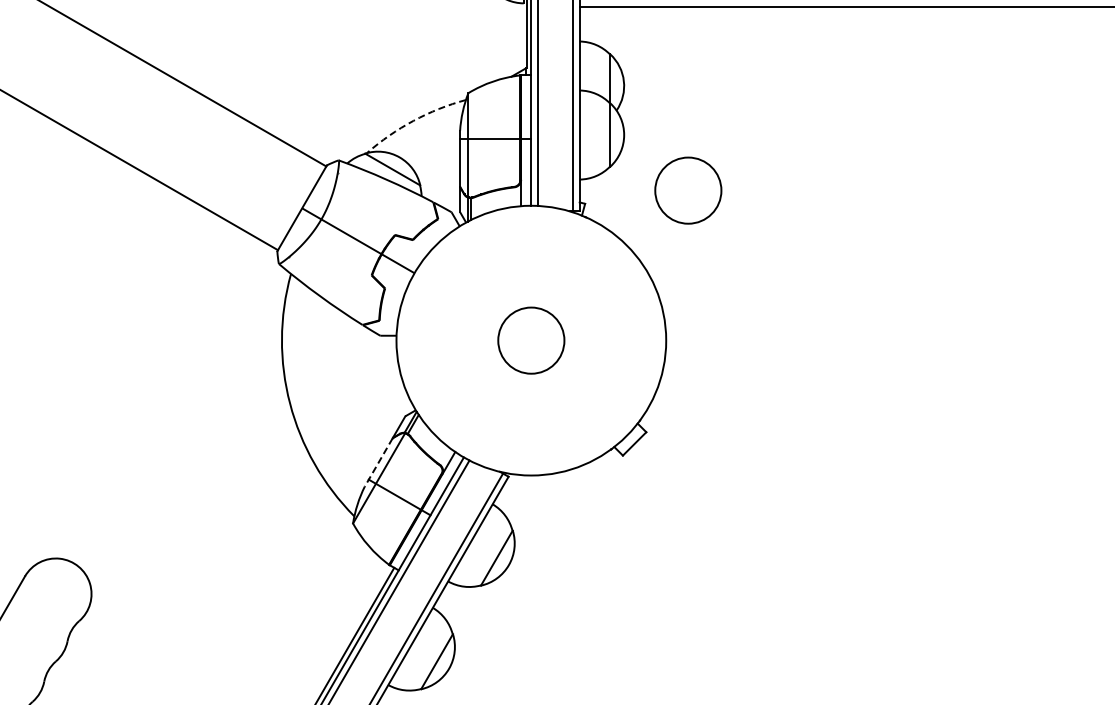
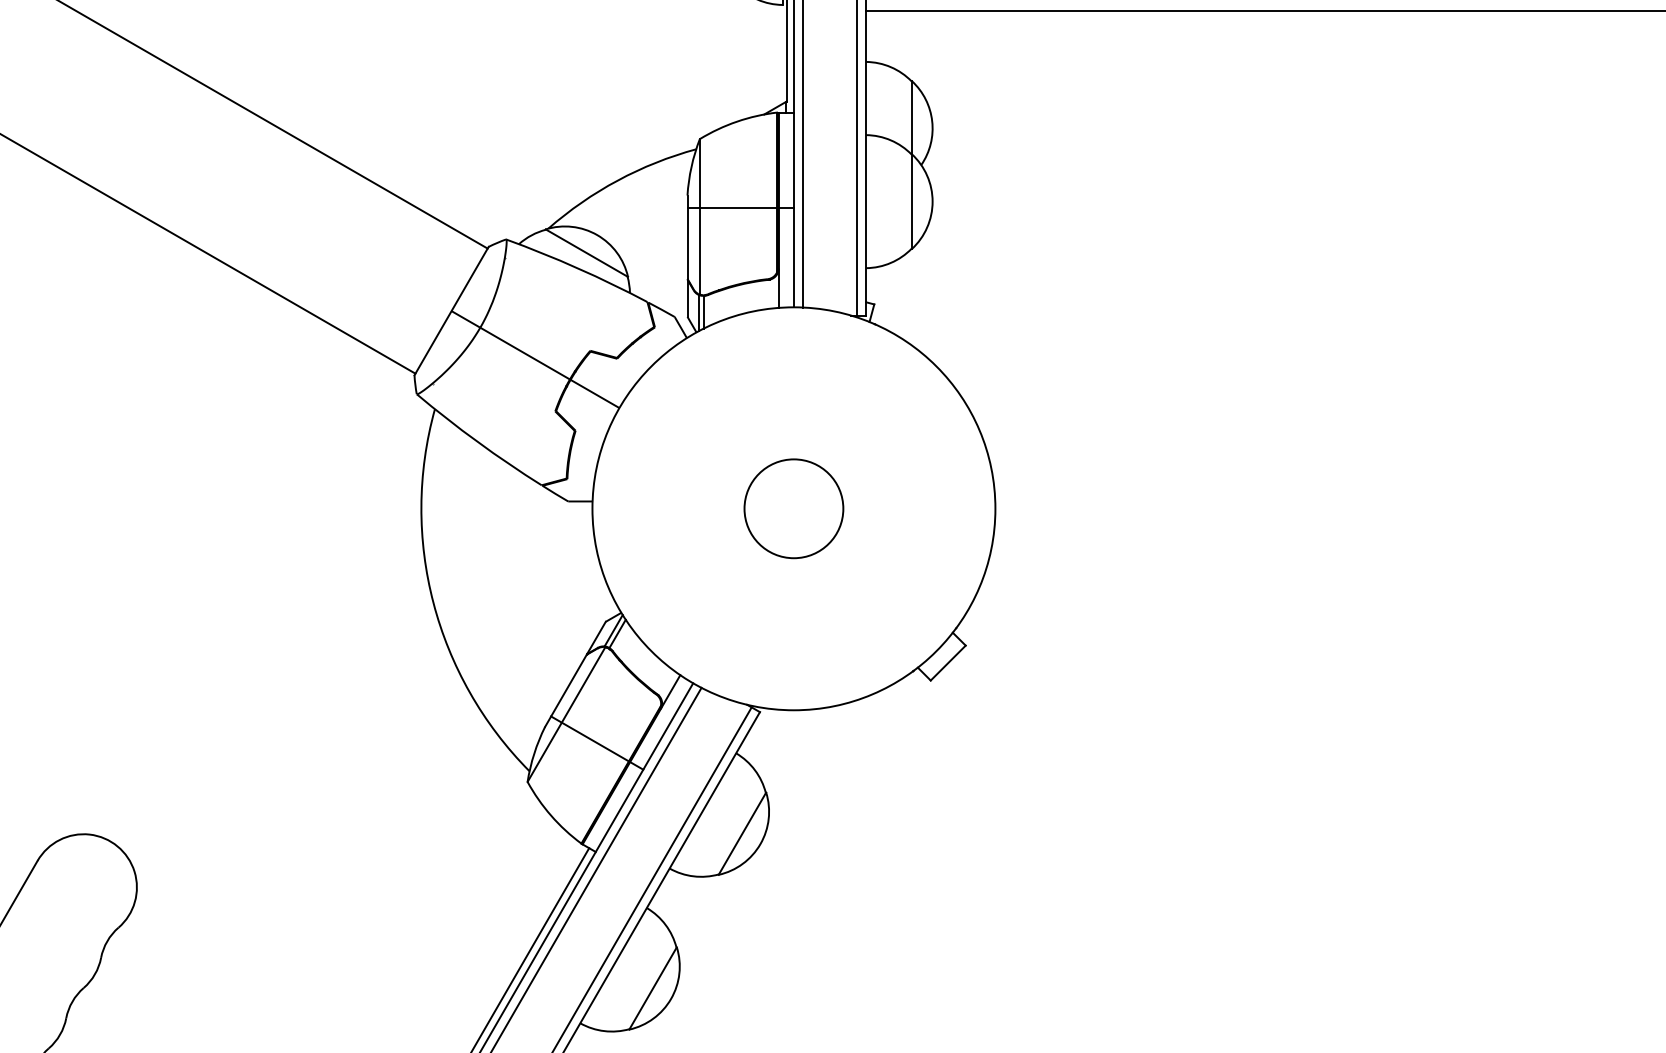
arc: (413, 120) -> (617, 179), dashed -> solid
circle: (688, 190) -> (1028, 284), removed
line: (378, 462) -> (565, 690), dashed -> solid

